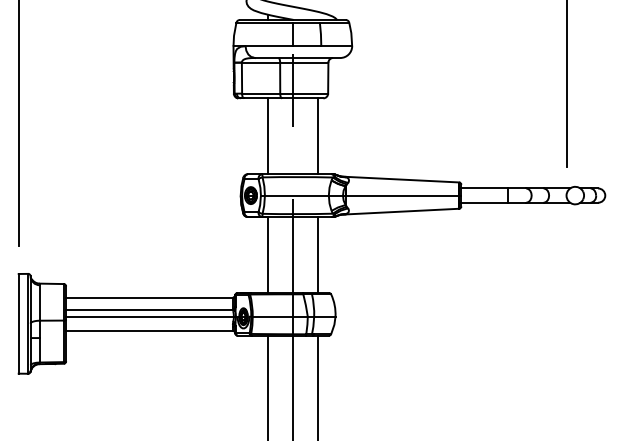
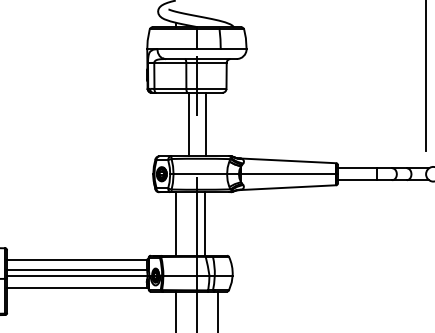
line: (267, 136) -> (189, 124), moved
line: (318, 136) -> (205, 124), moved
line: (318, 254) -> (205, 223), moved

